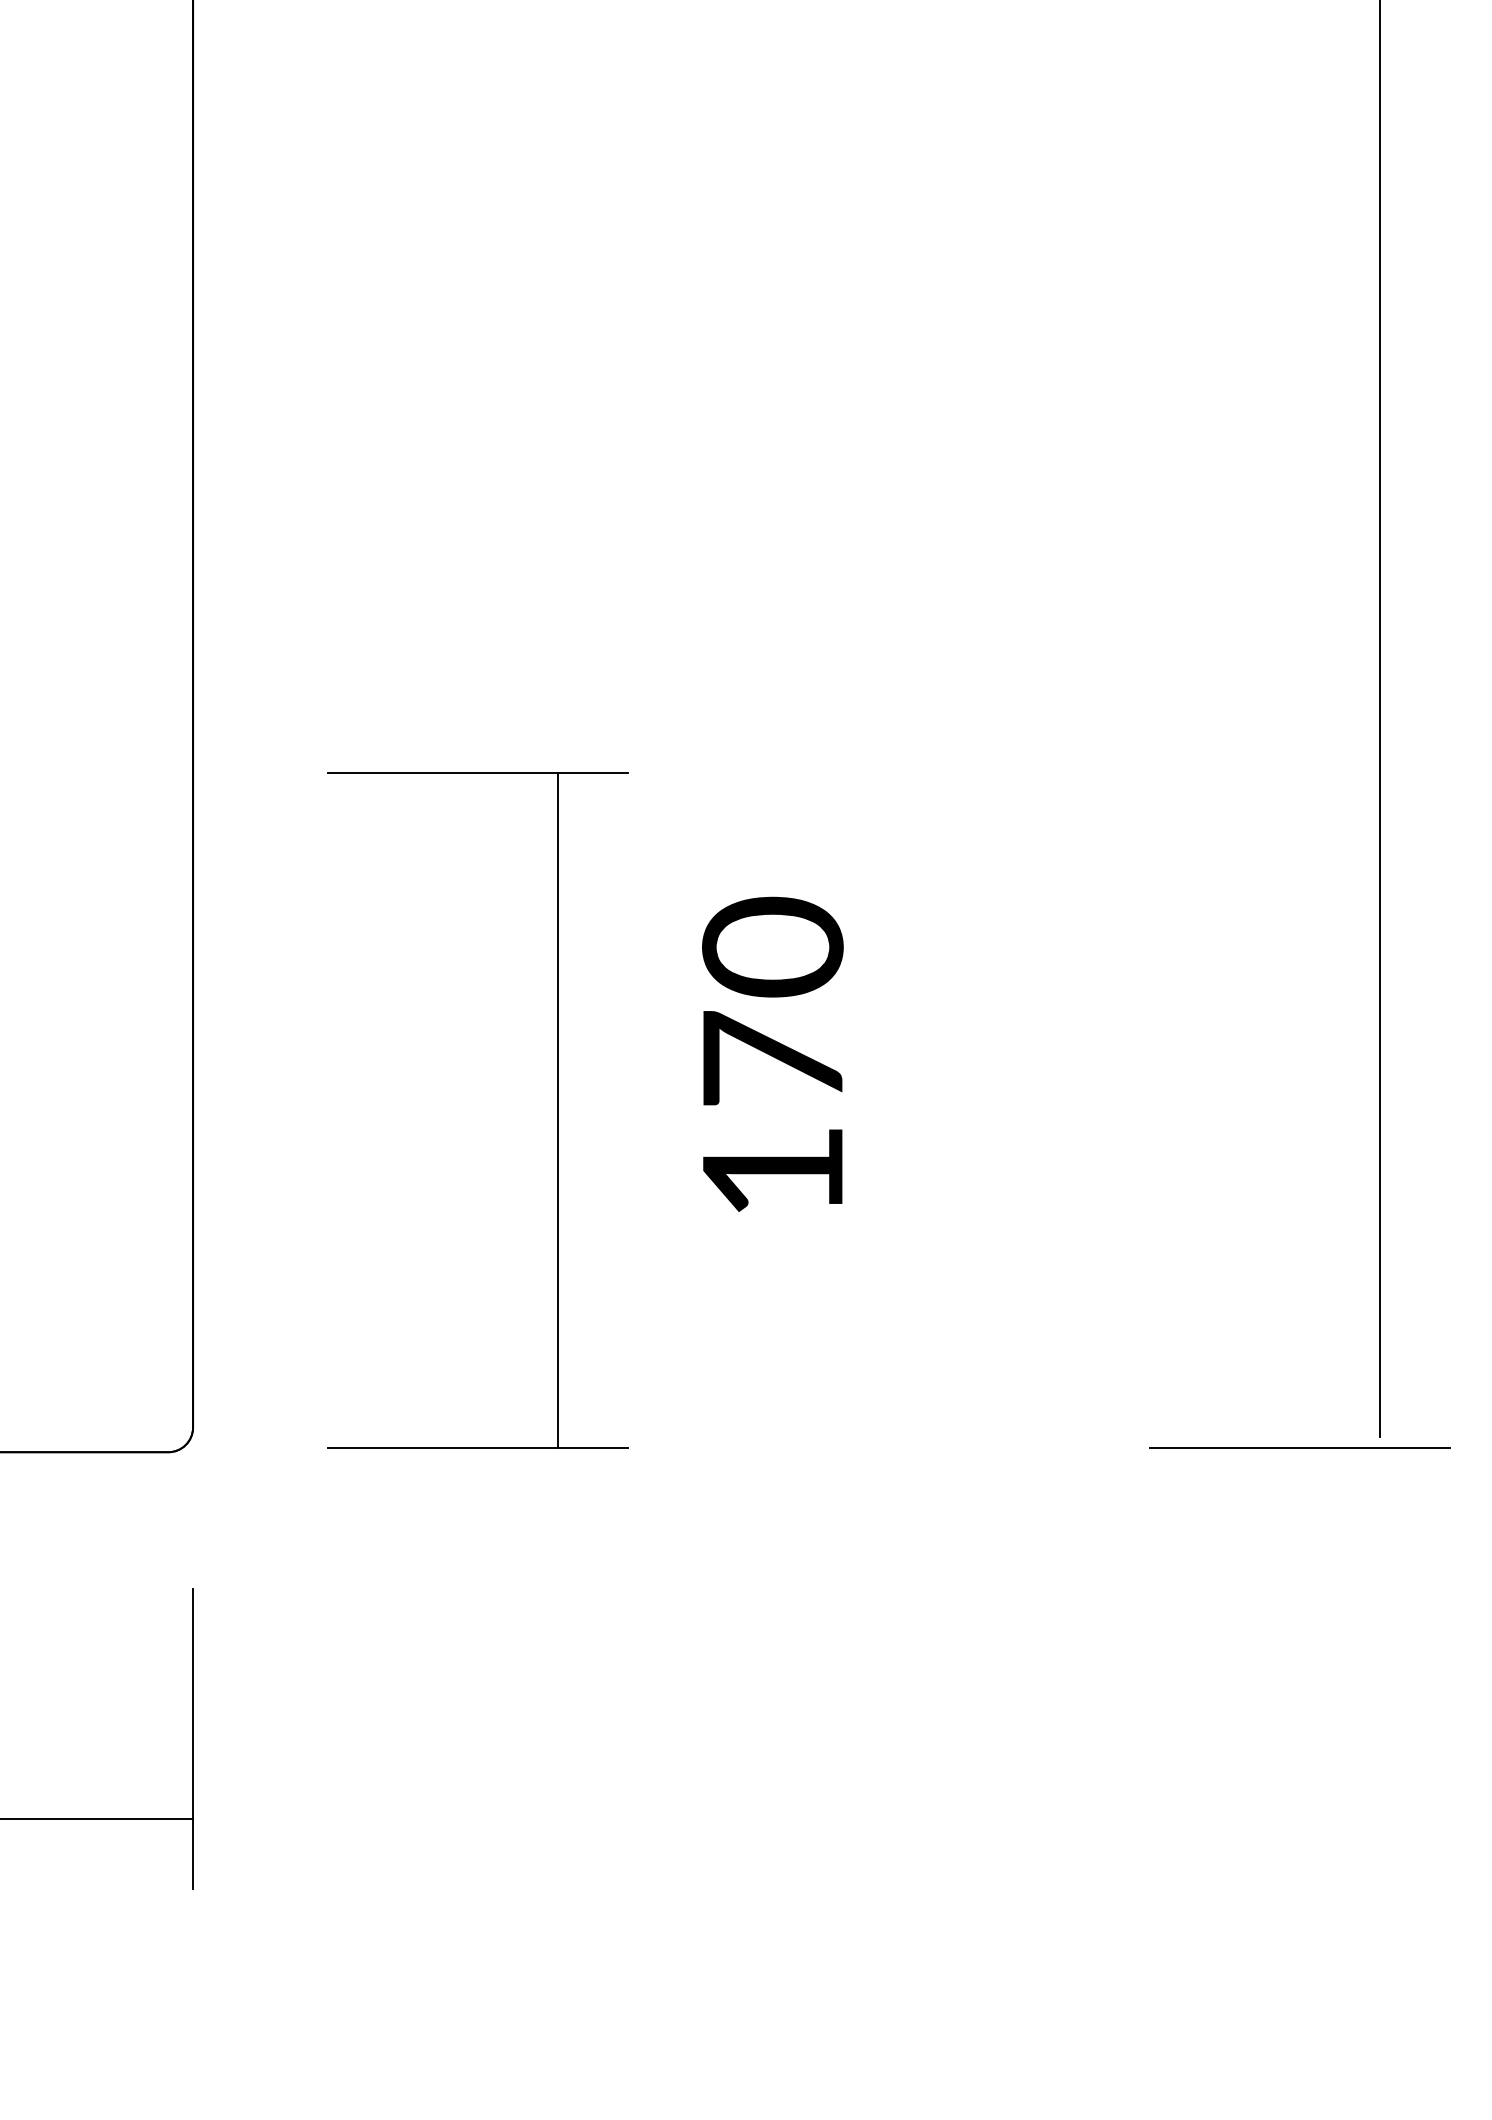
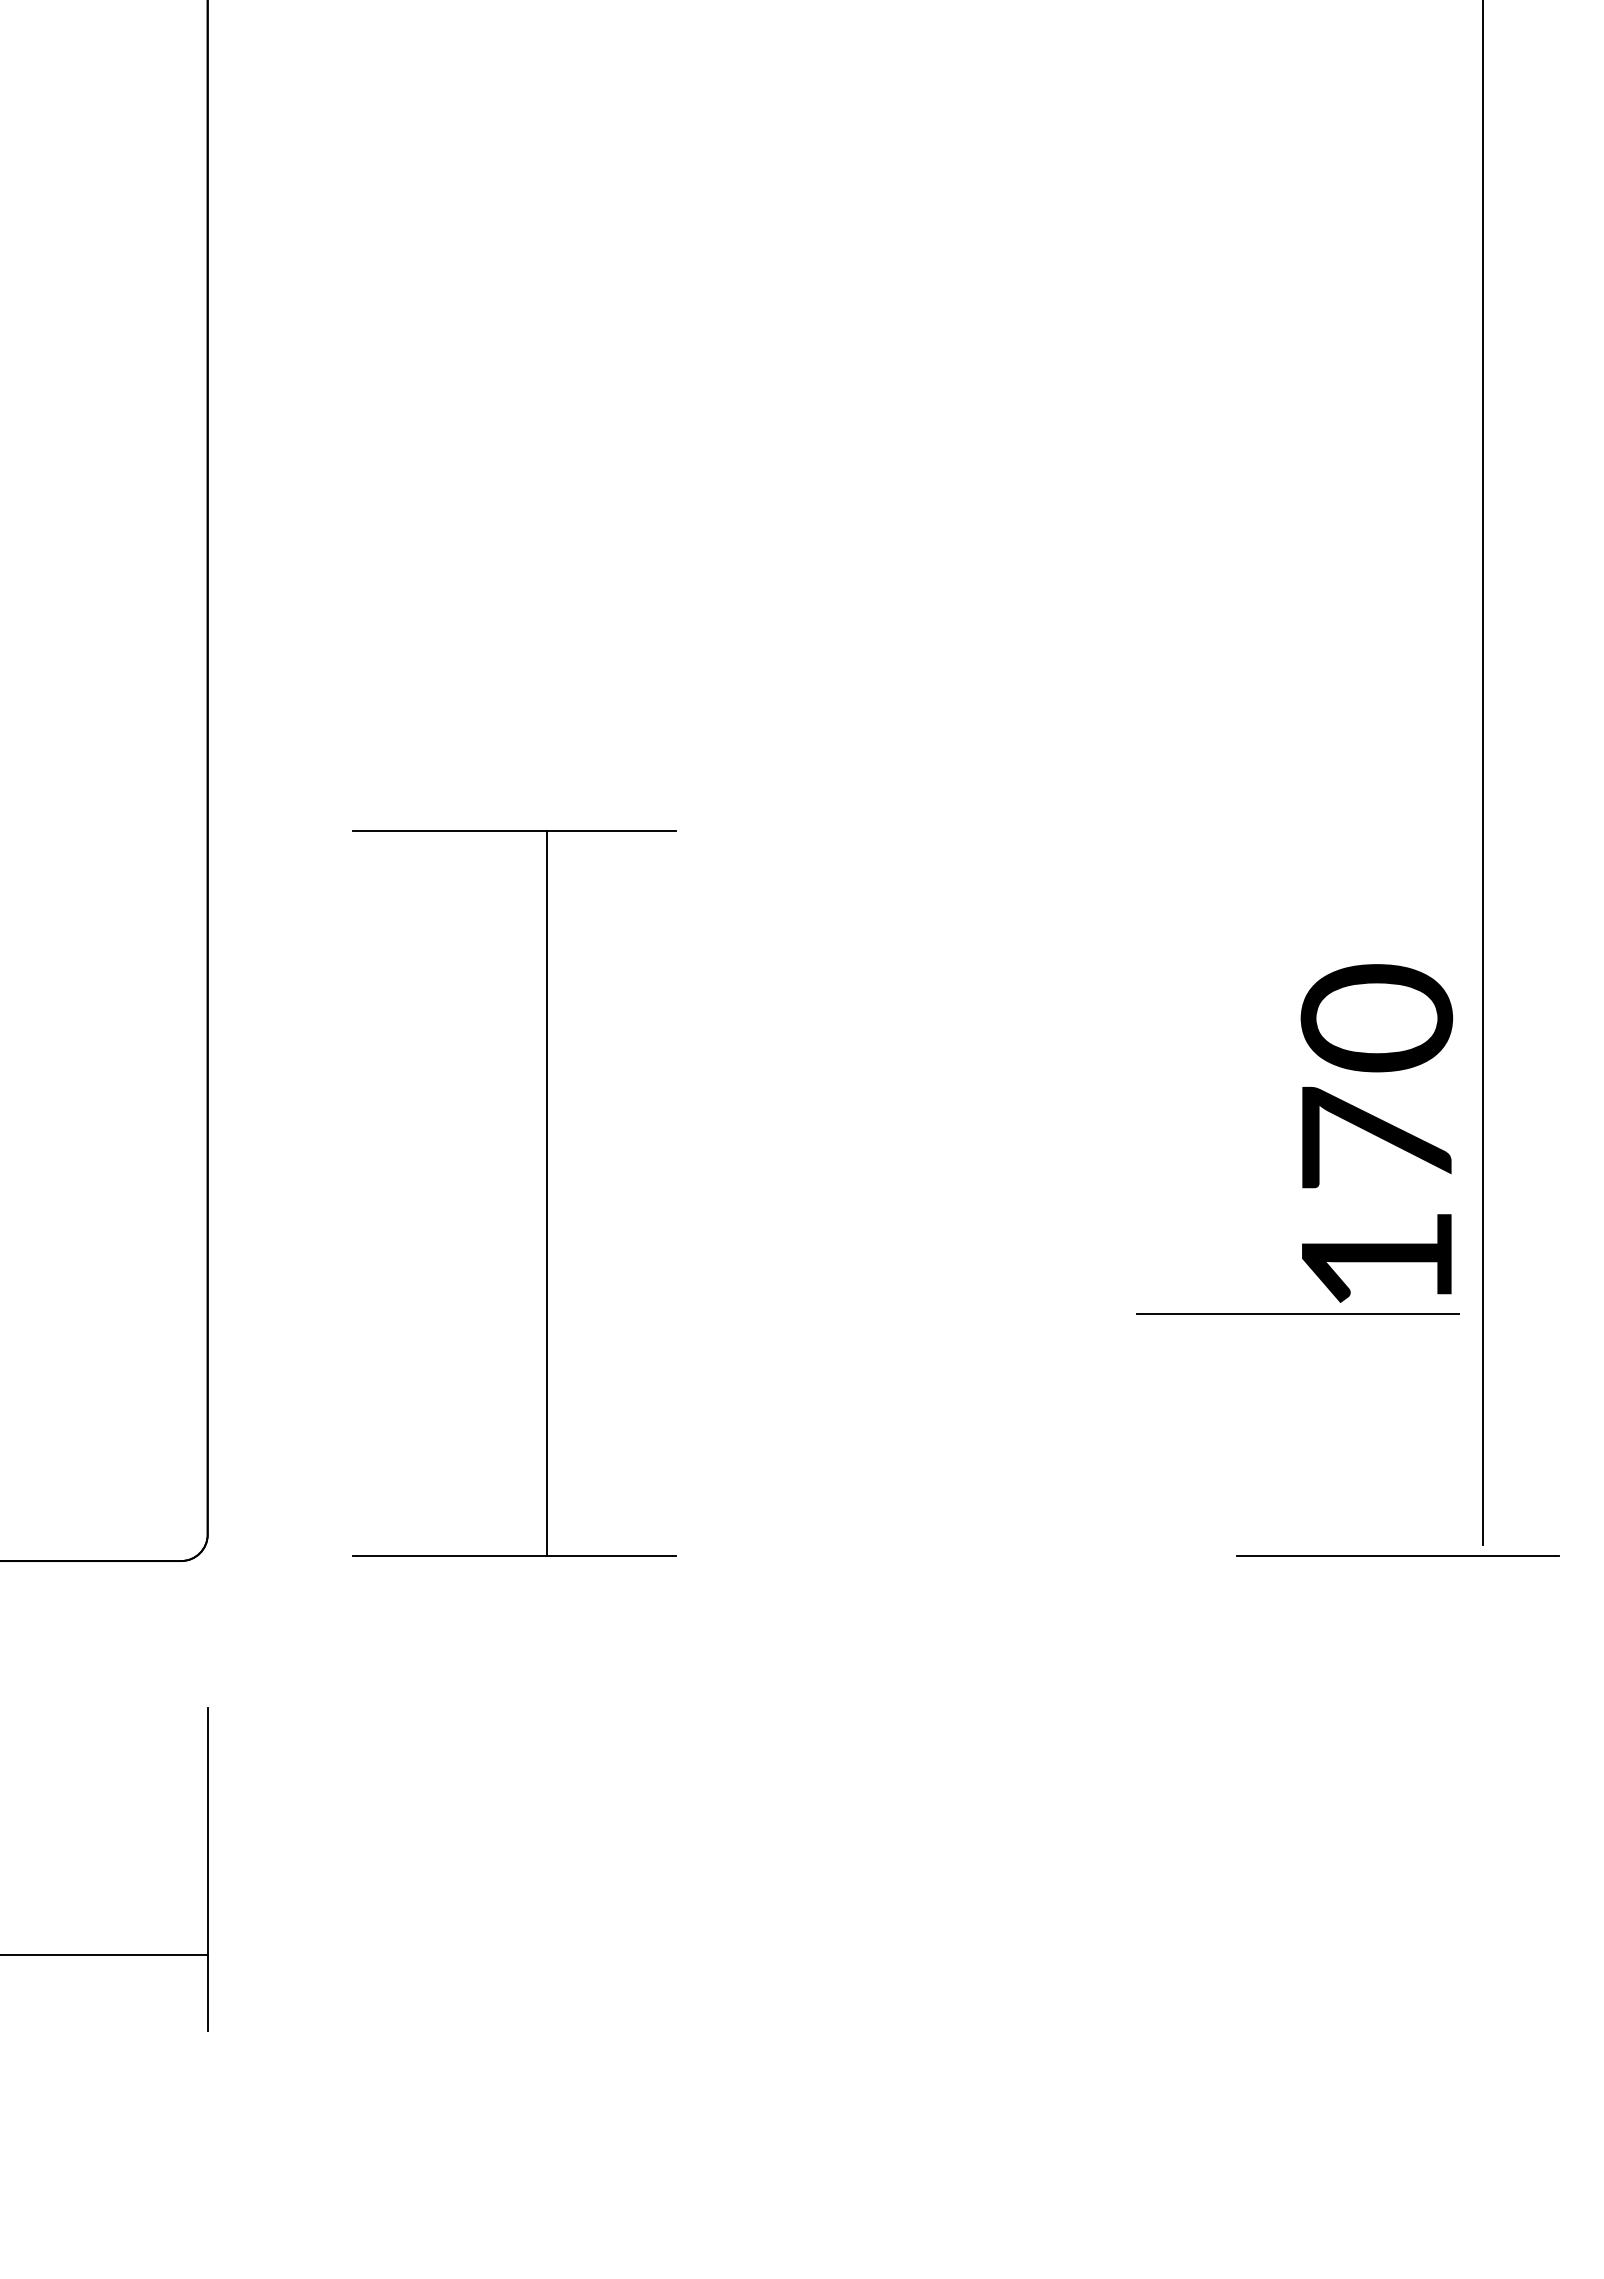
text: (772, 1054) -> (1376, 1133), moved
line: (557, 1110) -> (546, 1193), moved
line: (1207, 1221) -> (1297, 1313), added

